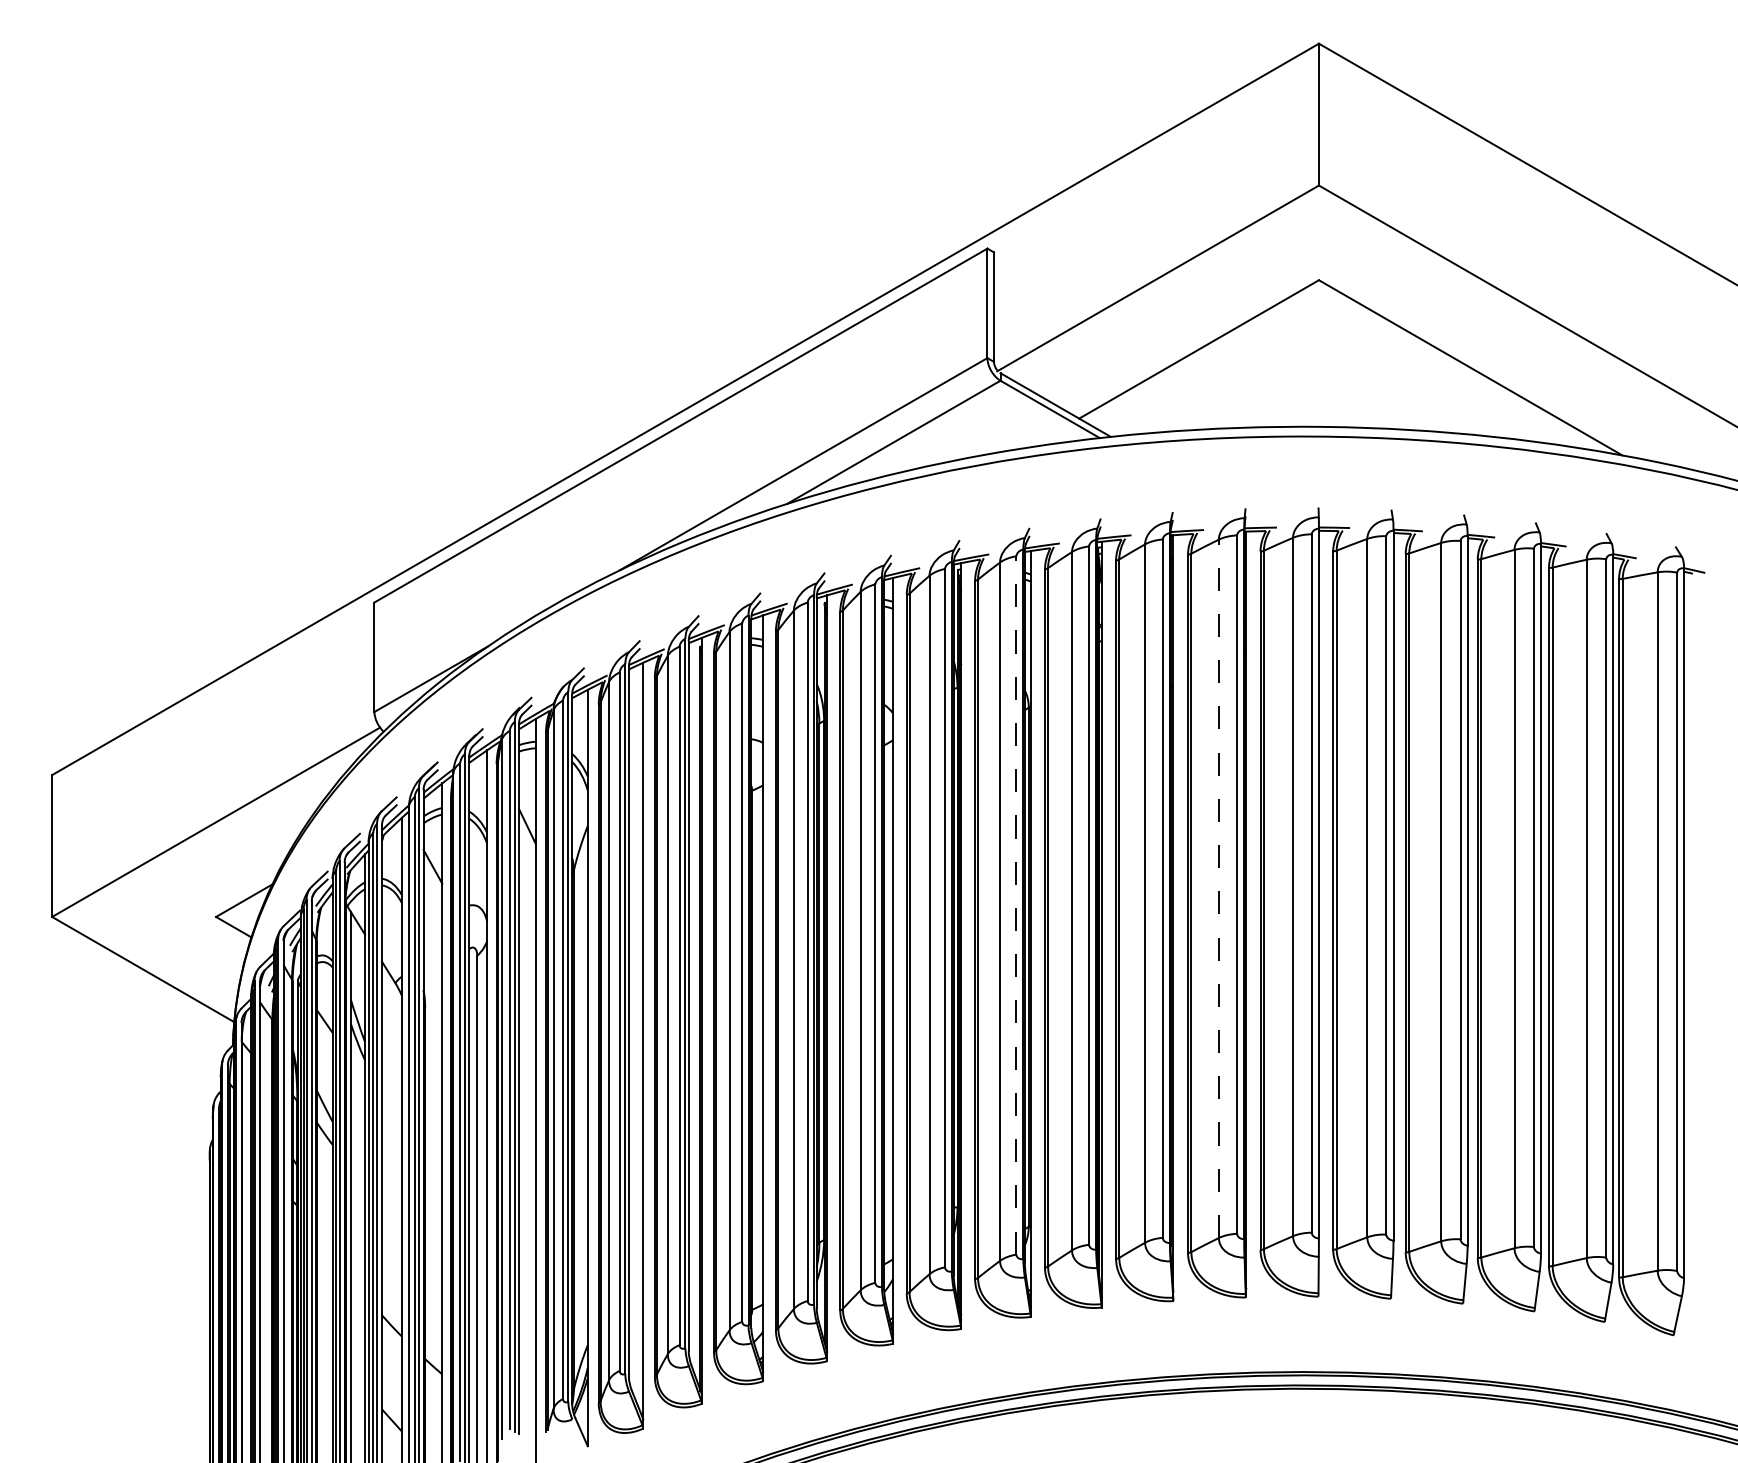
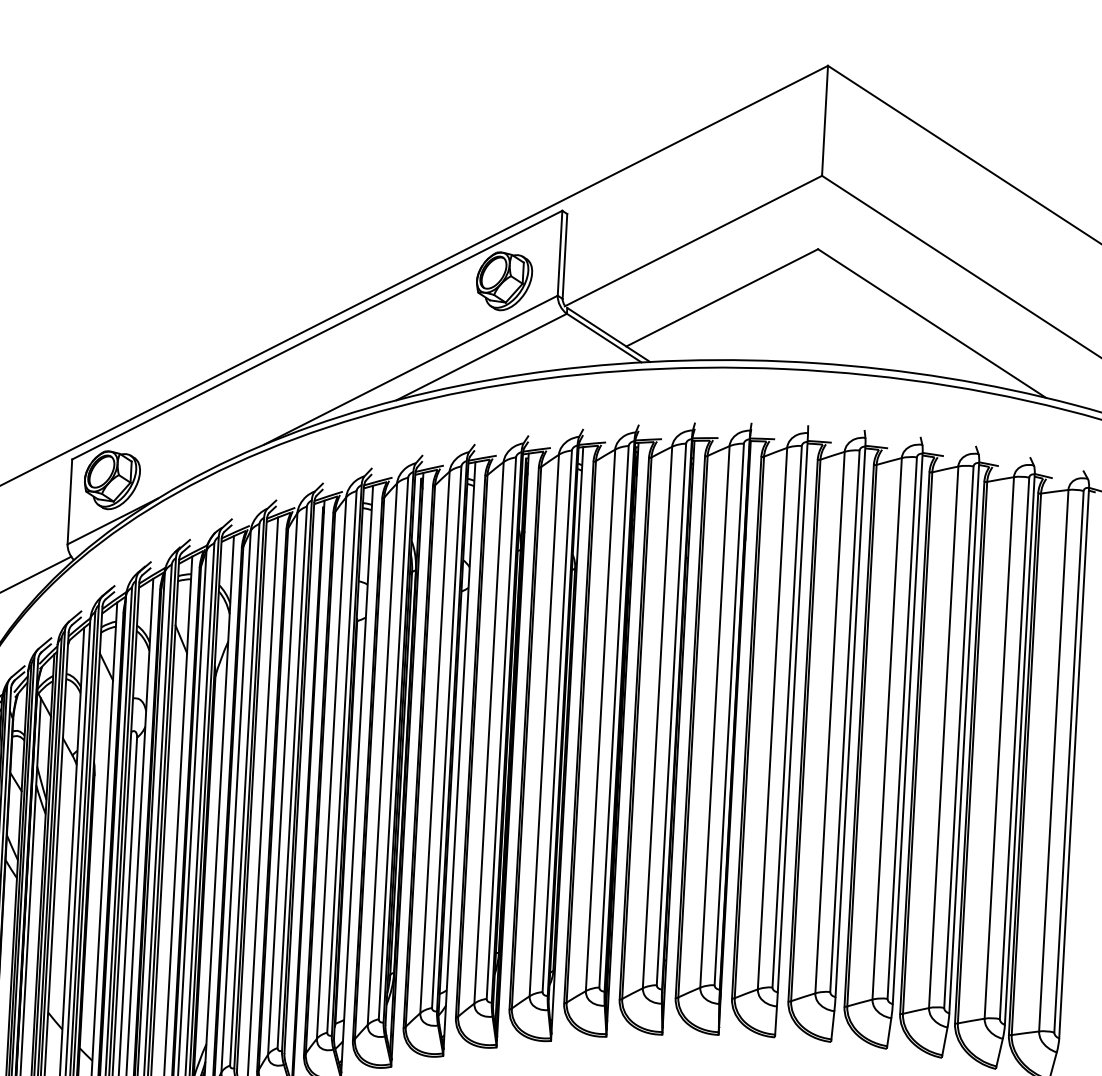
part: (917, 343) -> (504, 281), added
part: (427, 626) -> (112, 480), added
line: (1218, 888) -> (714, 716), dashed -> solid
line: (1016, 904) -> (557, 720), dashed -> solid

